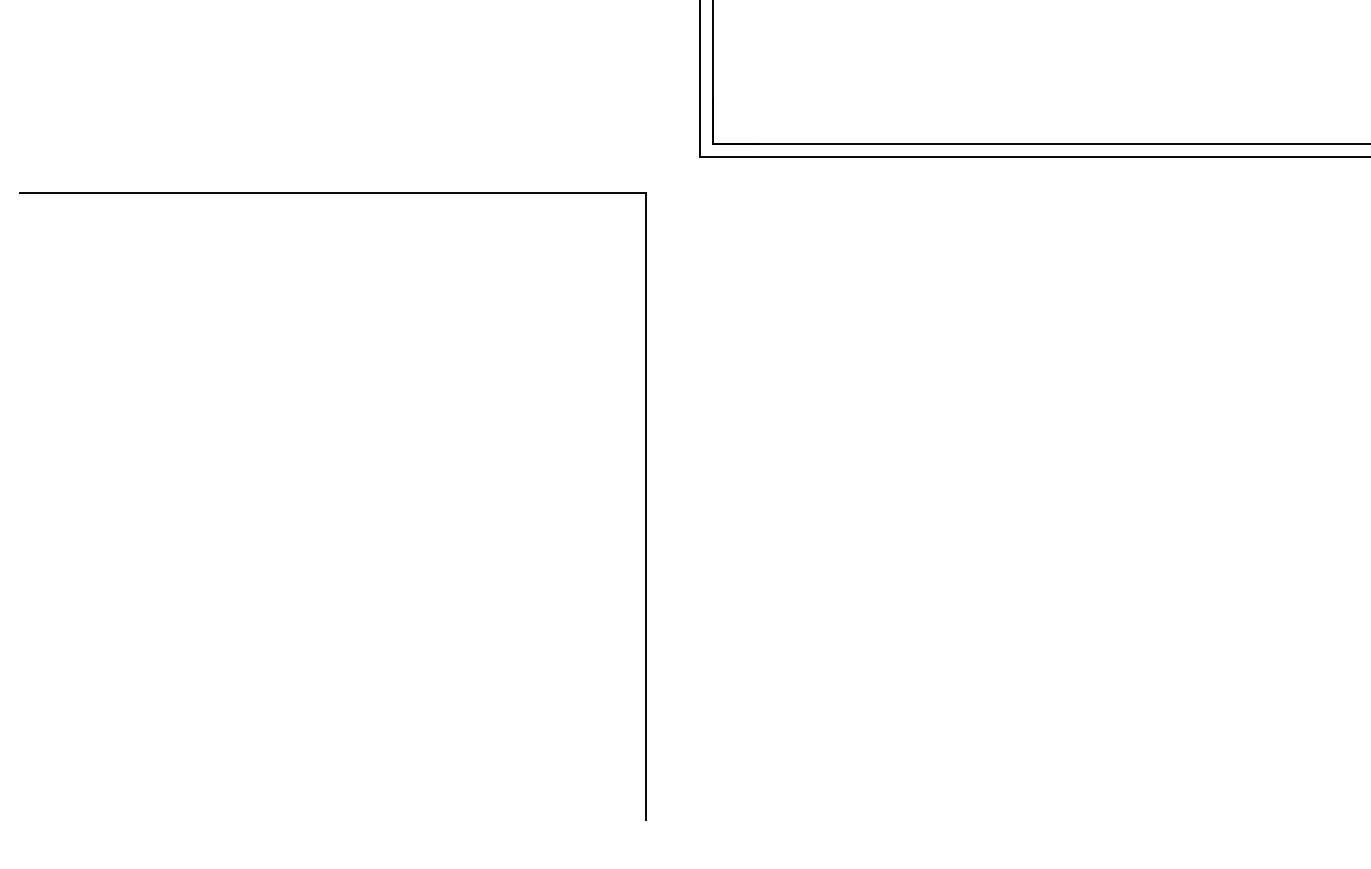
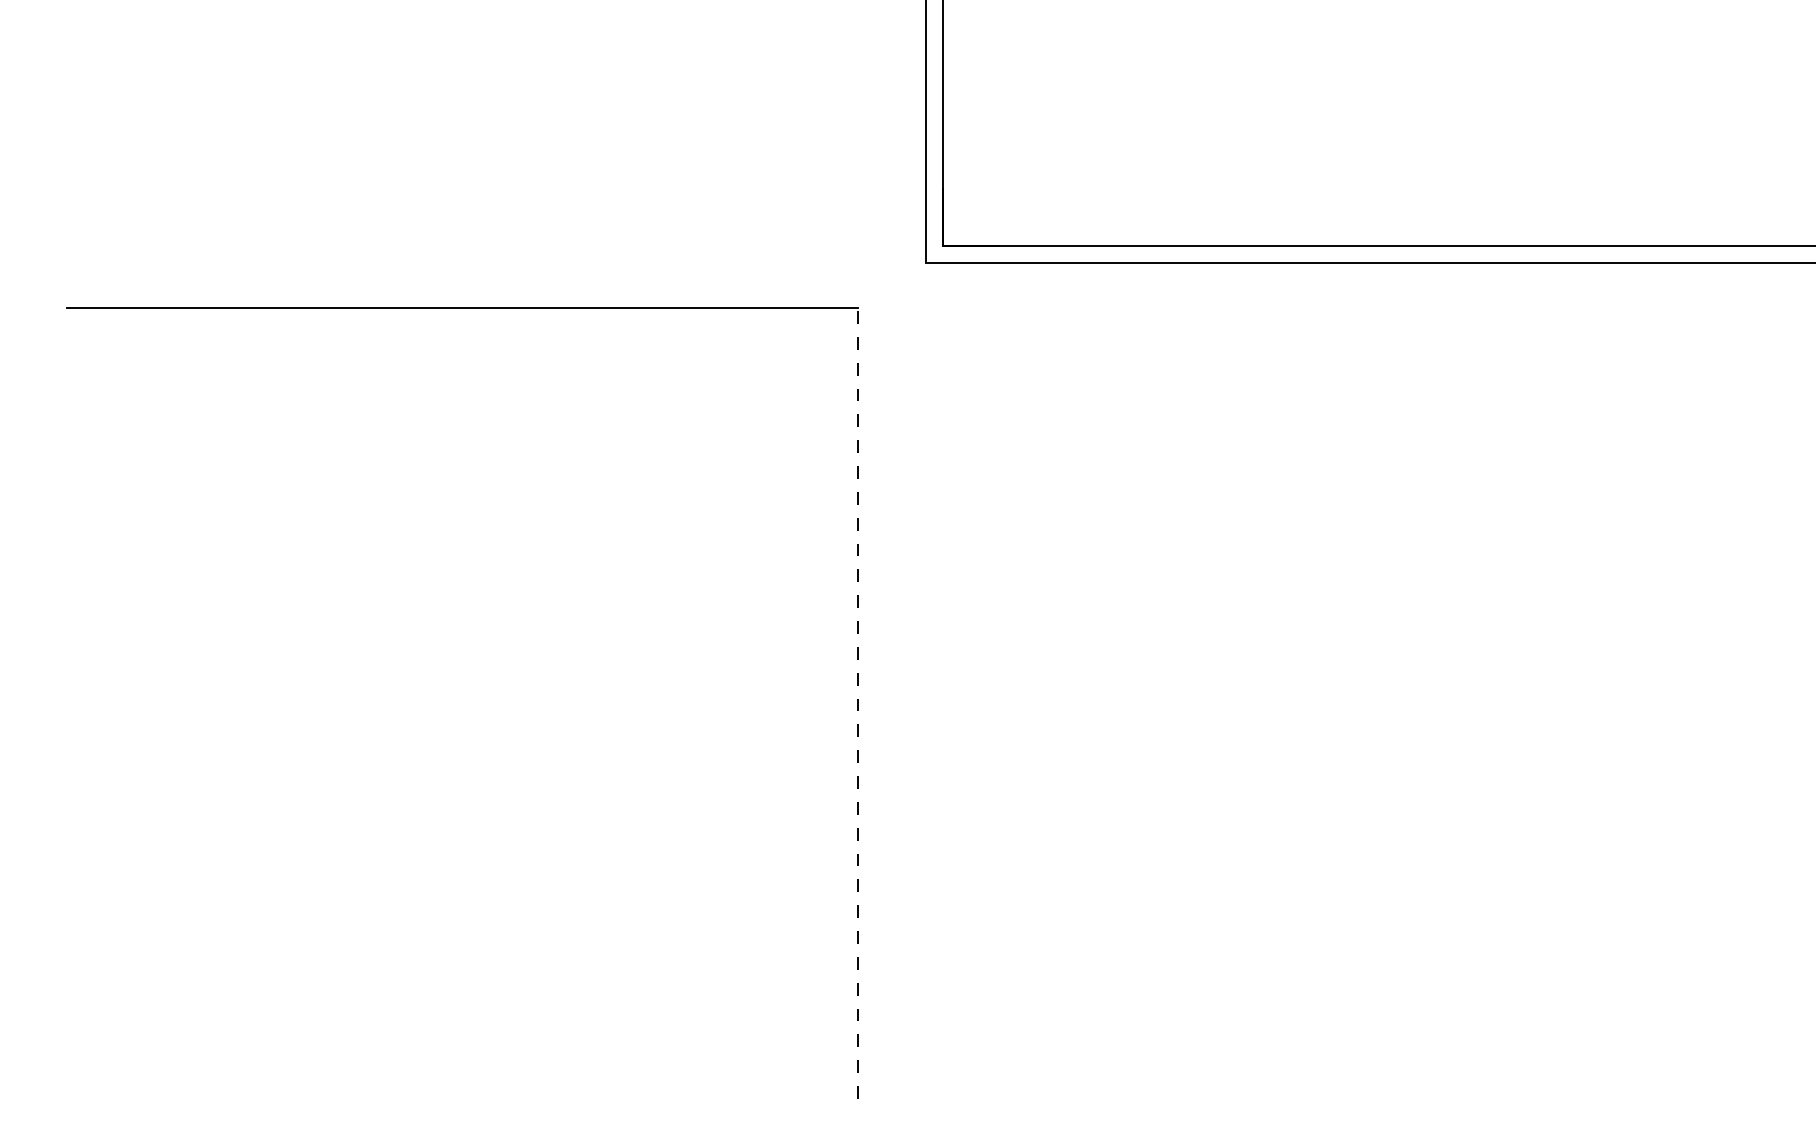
line: (646, 506) -> (858, 703), solid -> dashed

